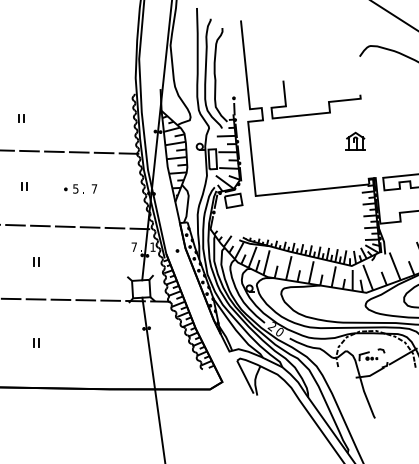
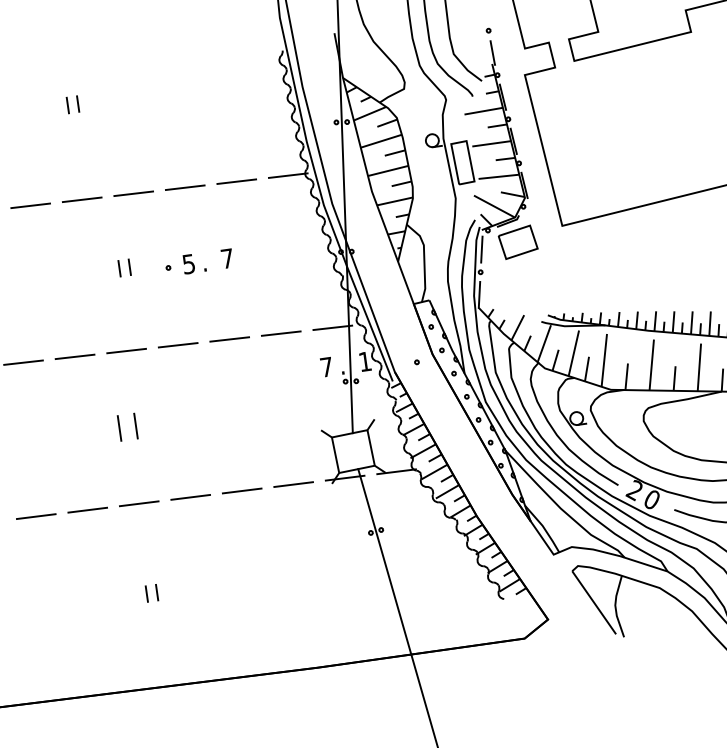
part: (21, 118) -> (72, 104), moved
part: (24, 186) -> (125, 268), moved
part: (36, 261) -> (129, 425), size x1.6

